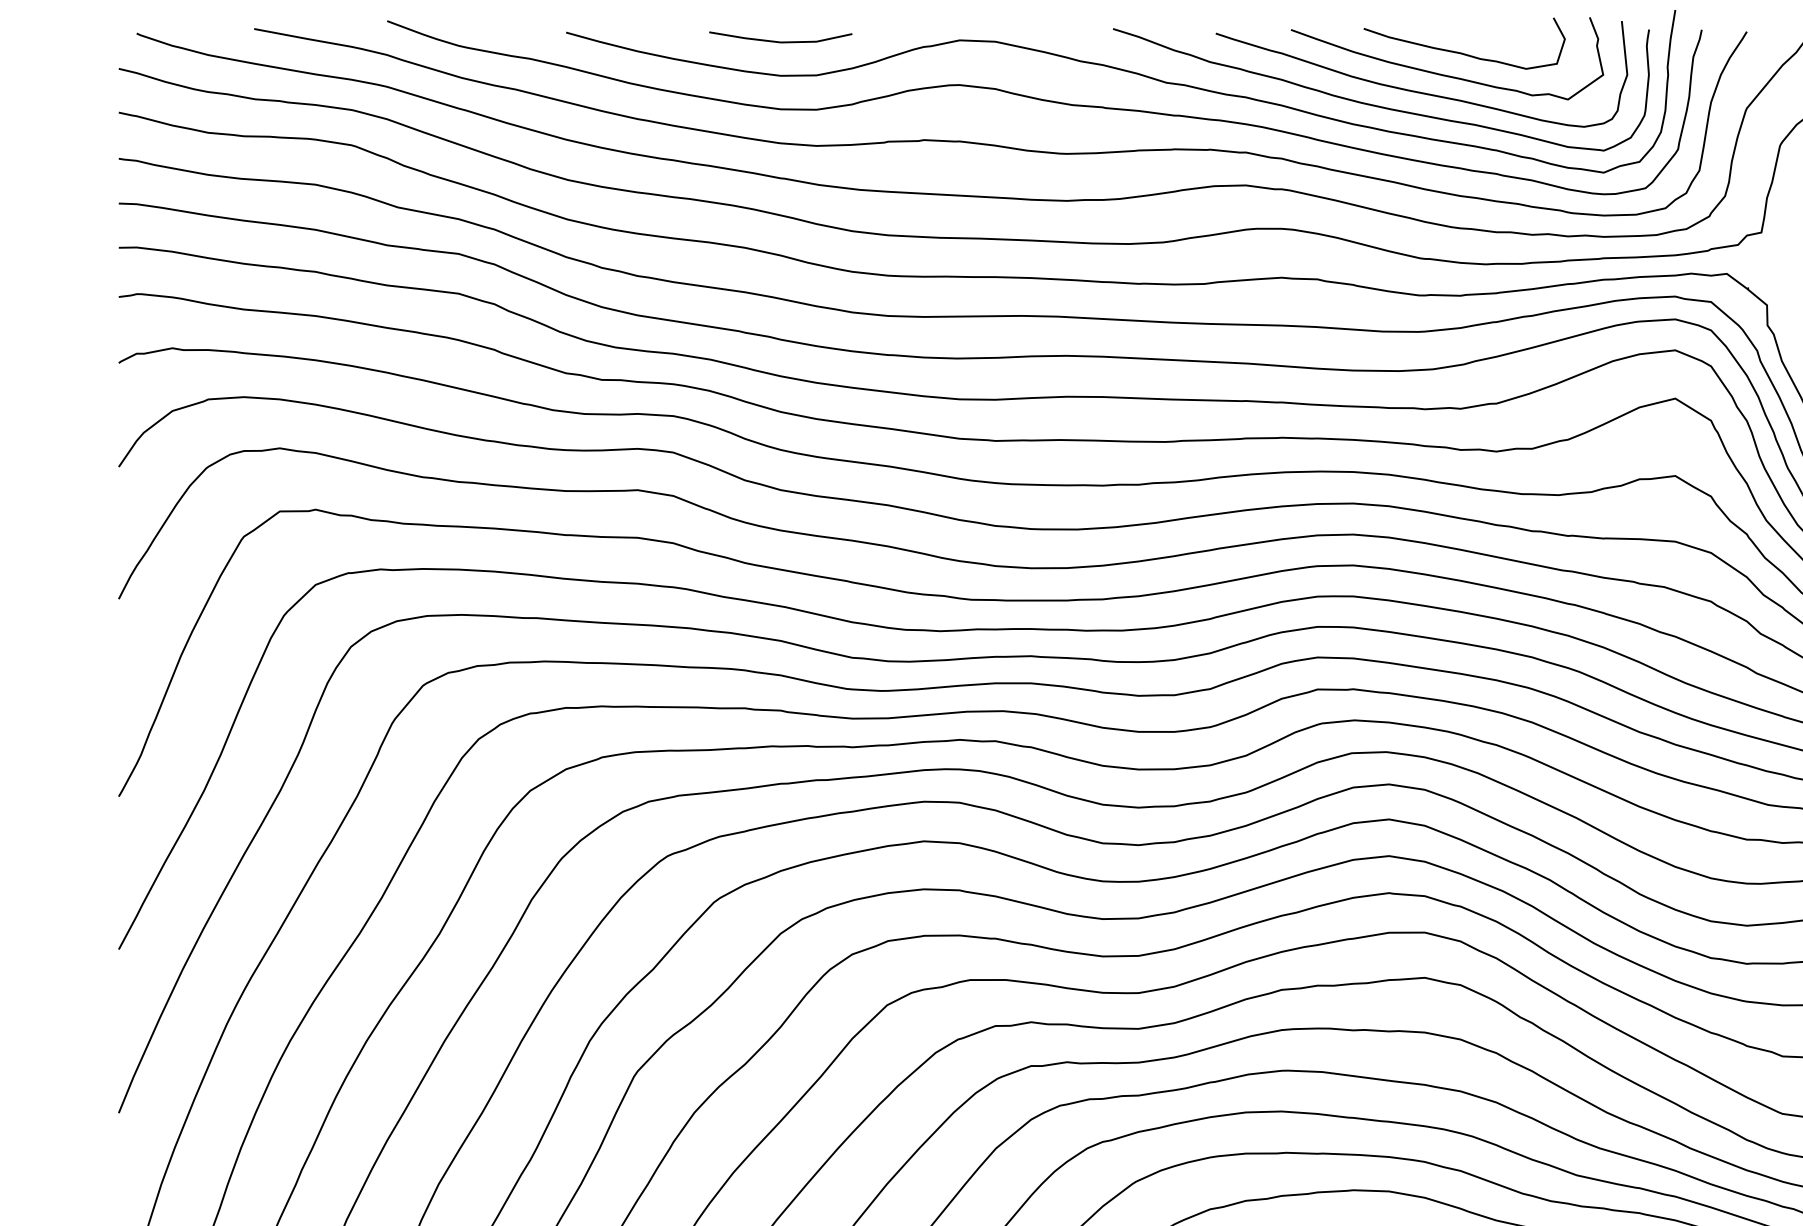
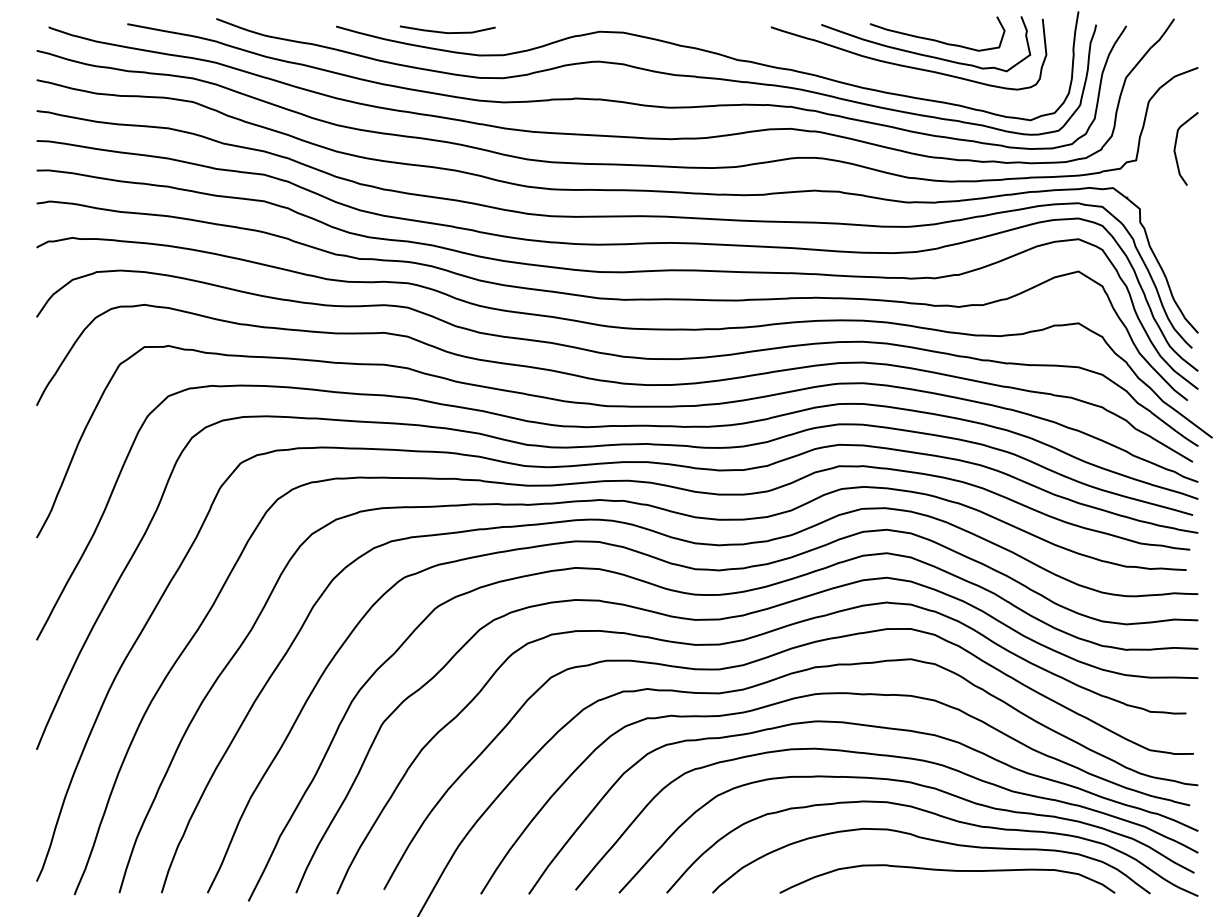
line: (780, 41) -> (447, 32), moved
curve: (1376, 104) -> (878, 74), removed

